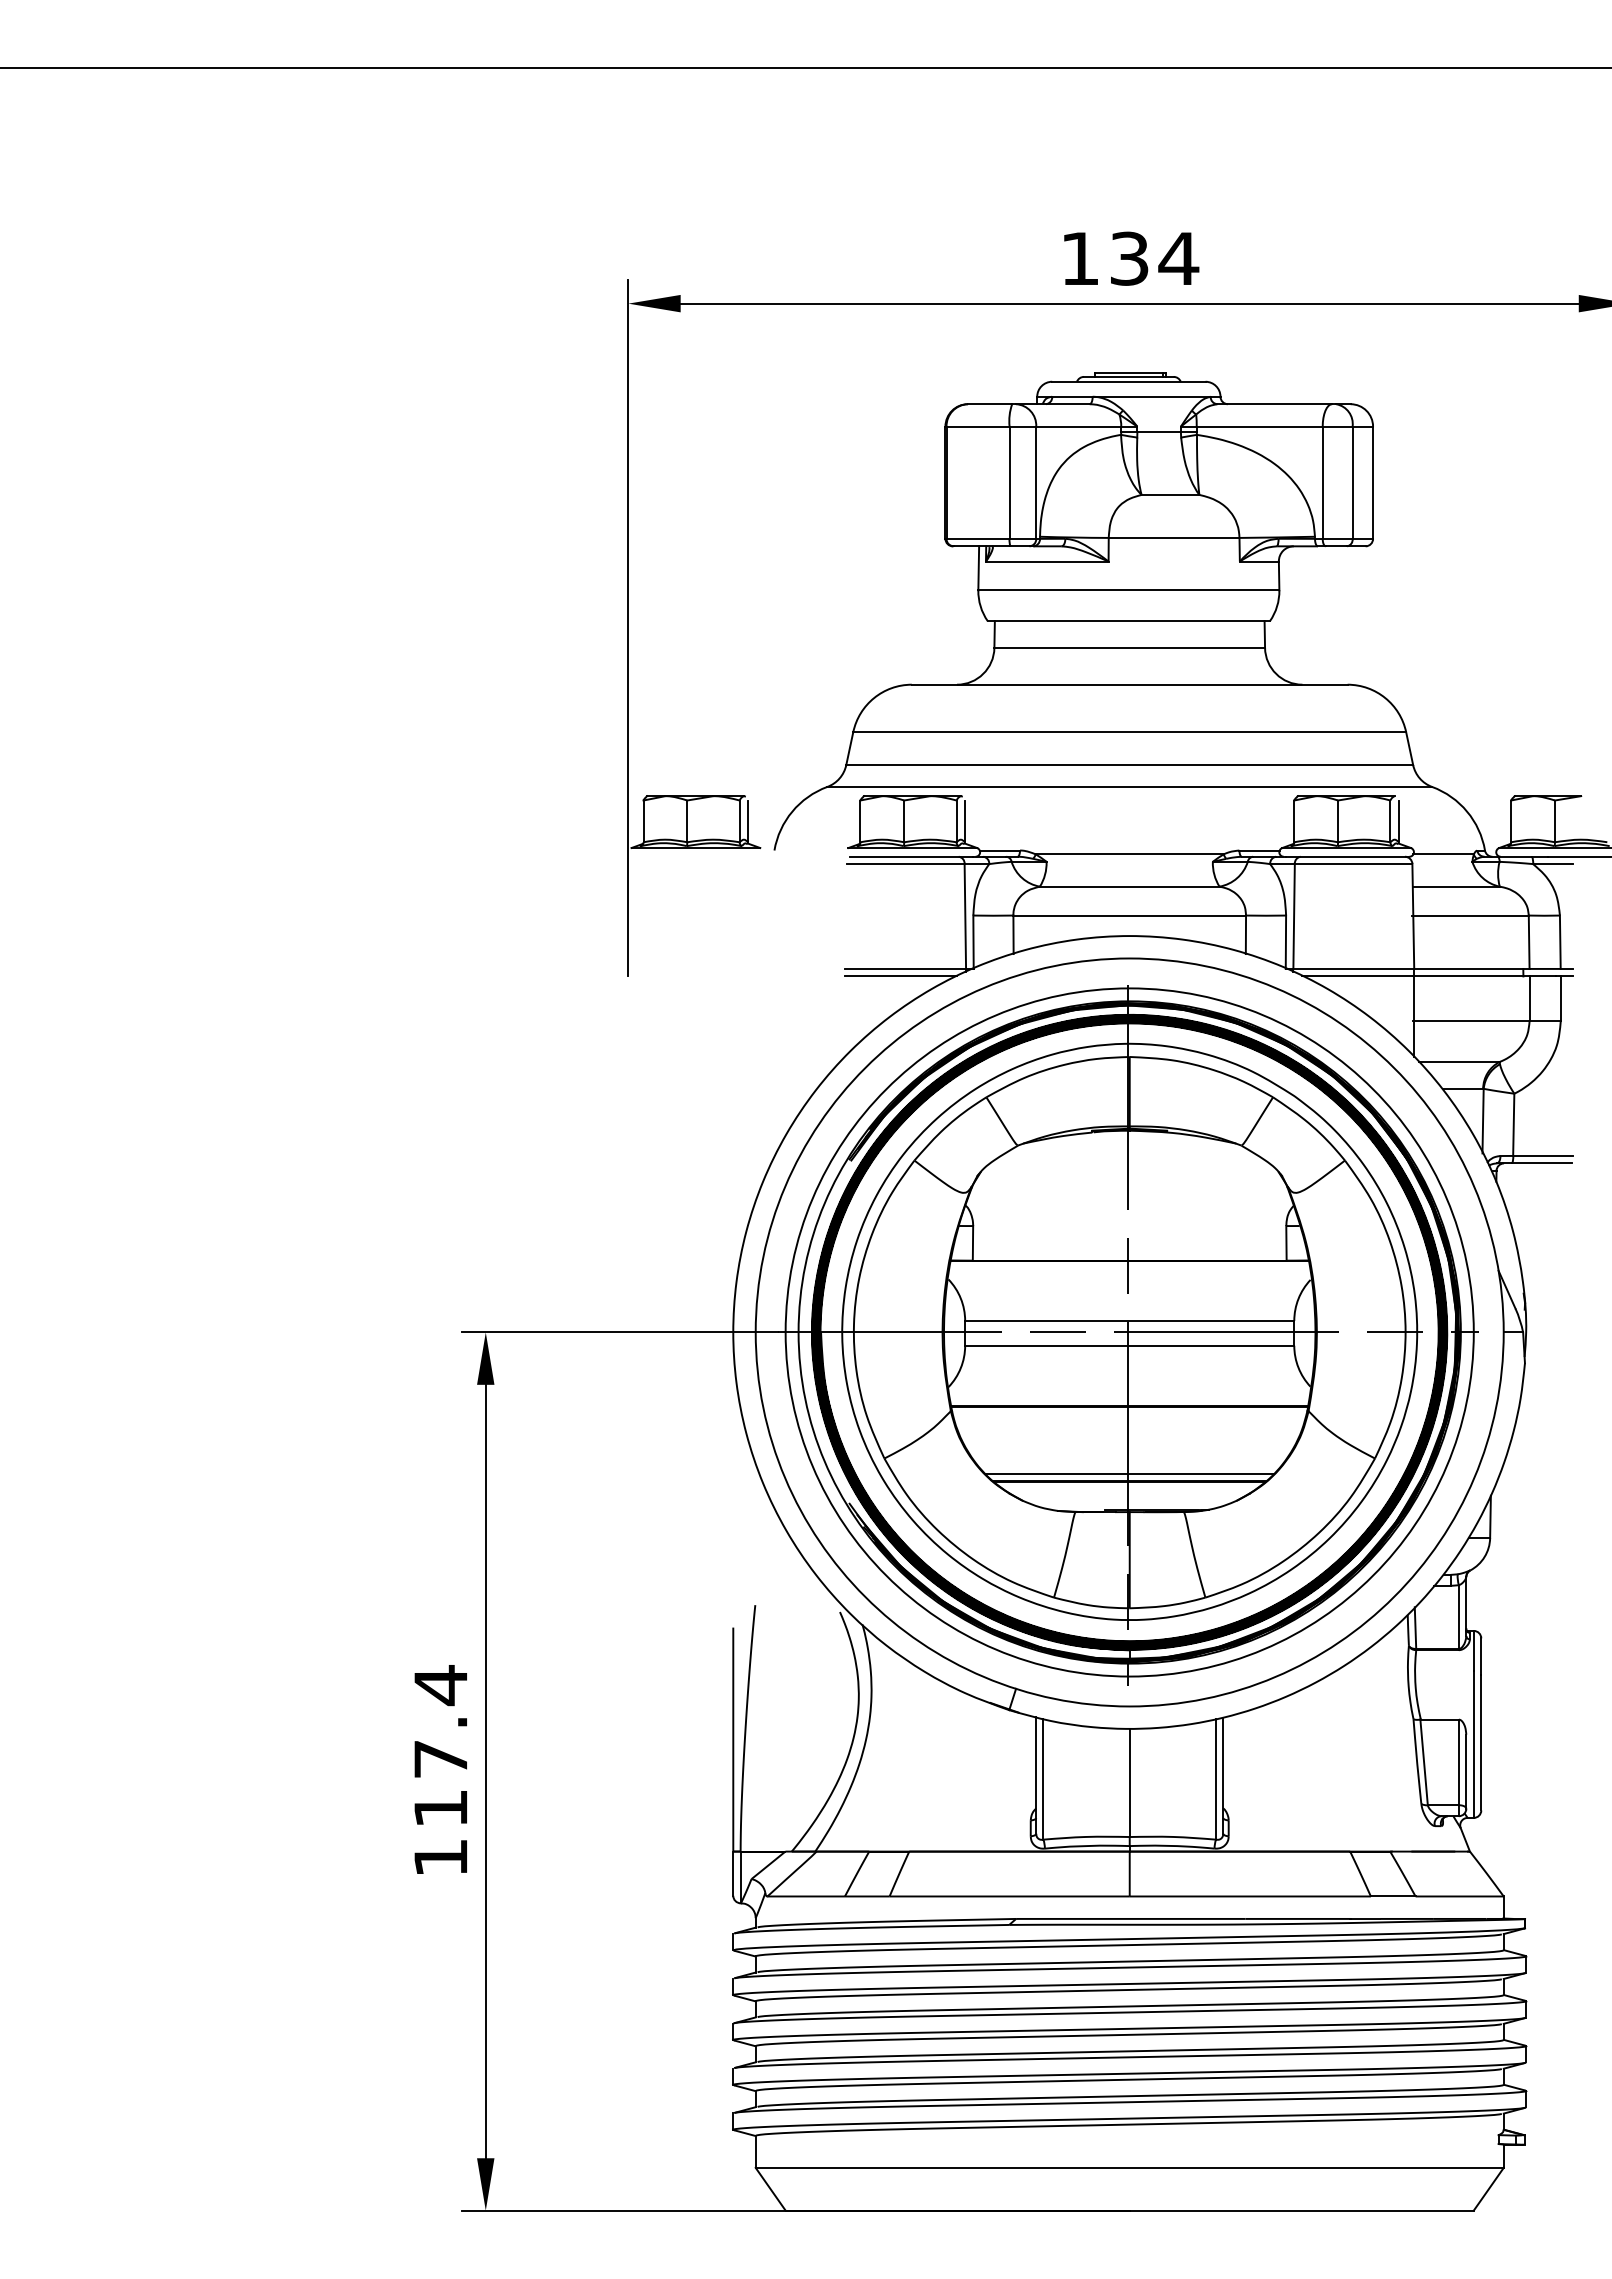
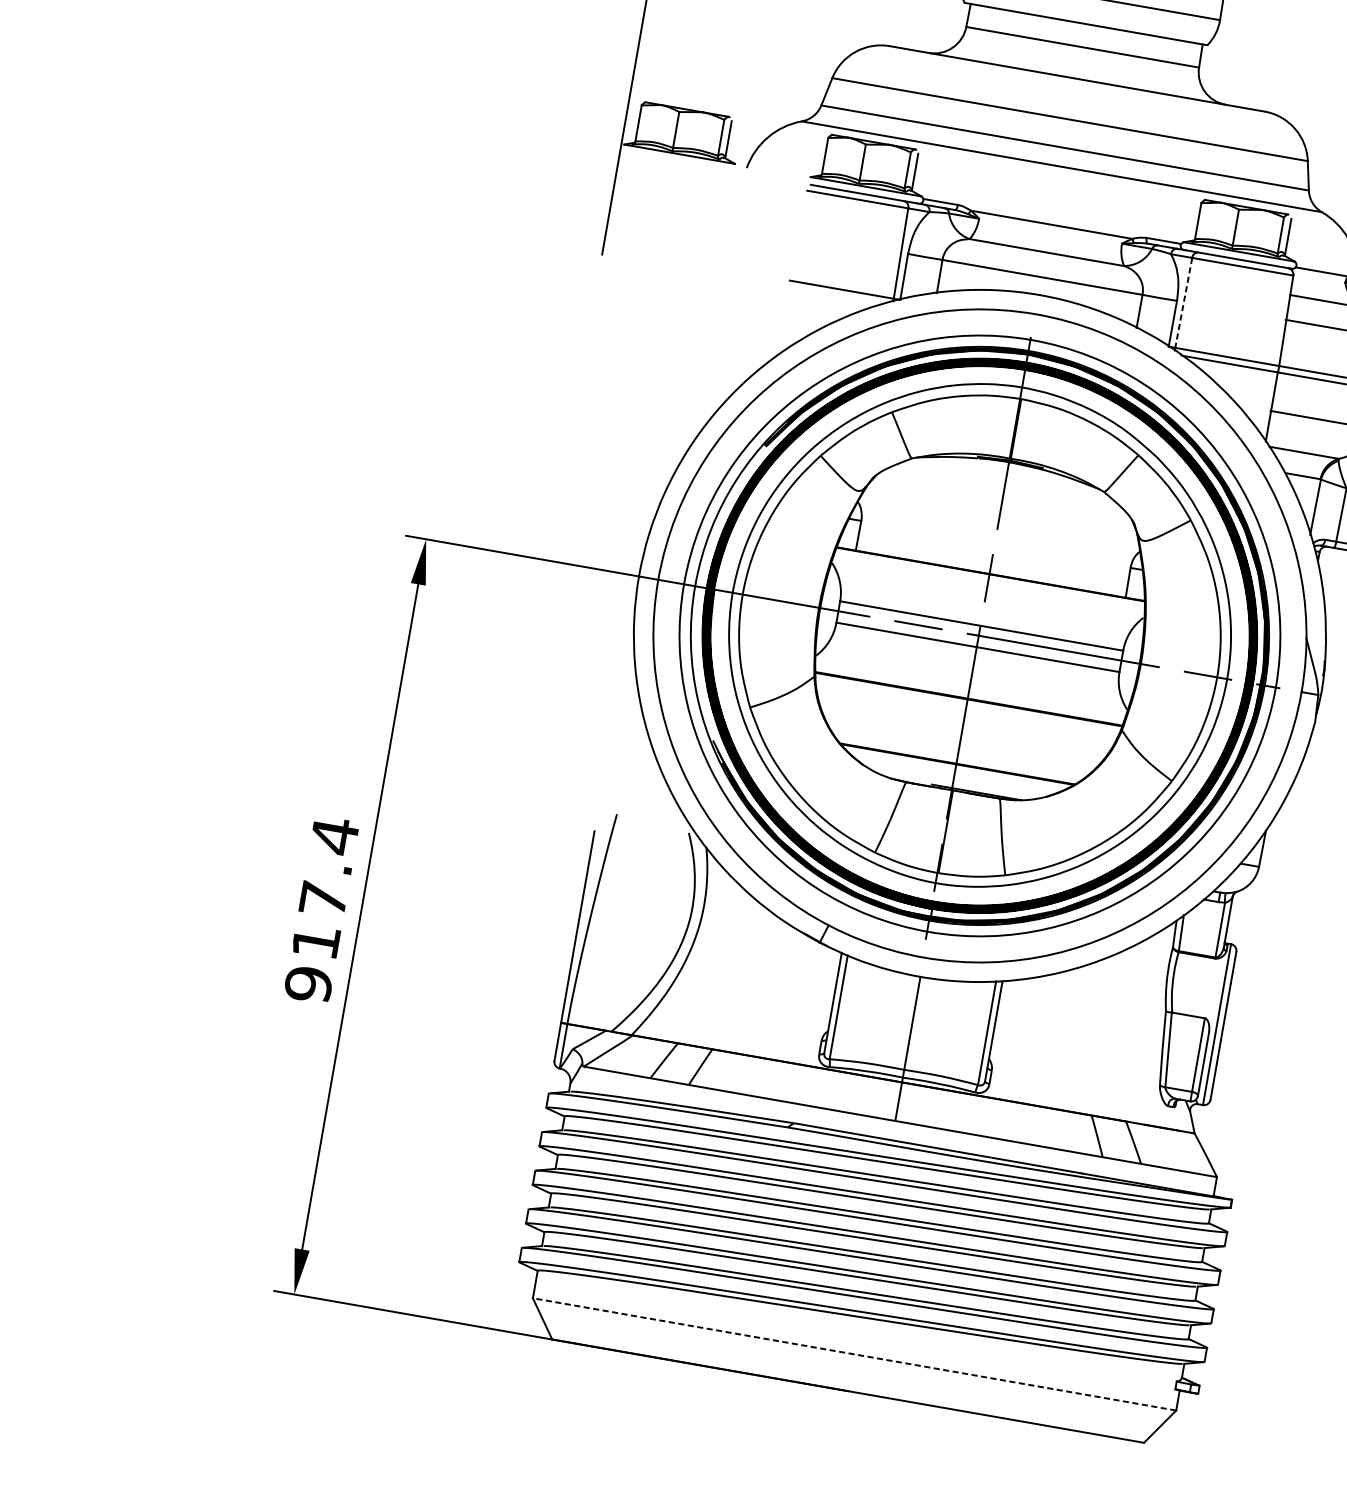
line: (1294, 917) -> (1183, 303), solid -> dashed
line: (901, 976) -> (837, 295), removed
line: (1129, 1473) -> (958, 757), removed
text: (440, 1857) -> (308, 984), 117.4 -> 917.4
line: (1129, 2167) -> (854, 1354), solid -> dashed

